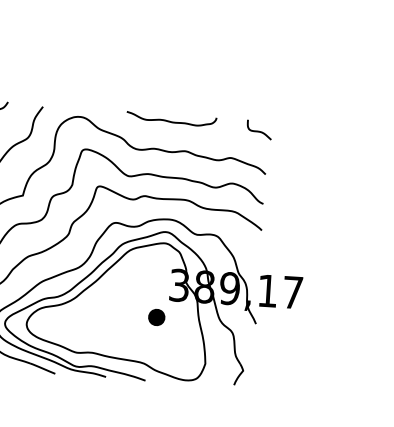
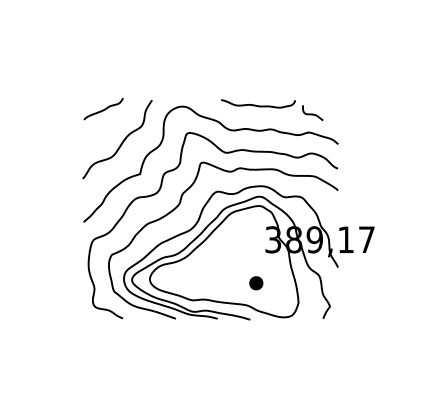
curve: (258, 130) -> (312, 113), moved
part: (156, 317) -> (256, 283), moved

